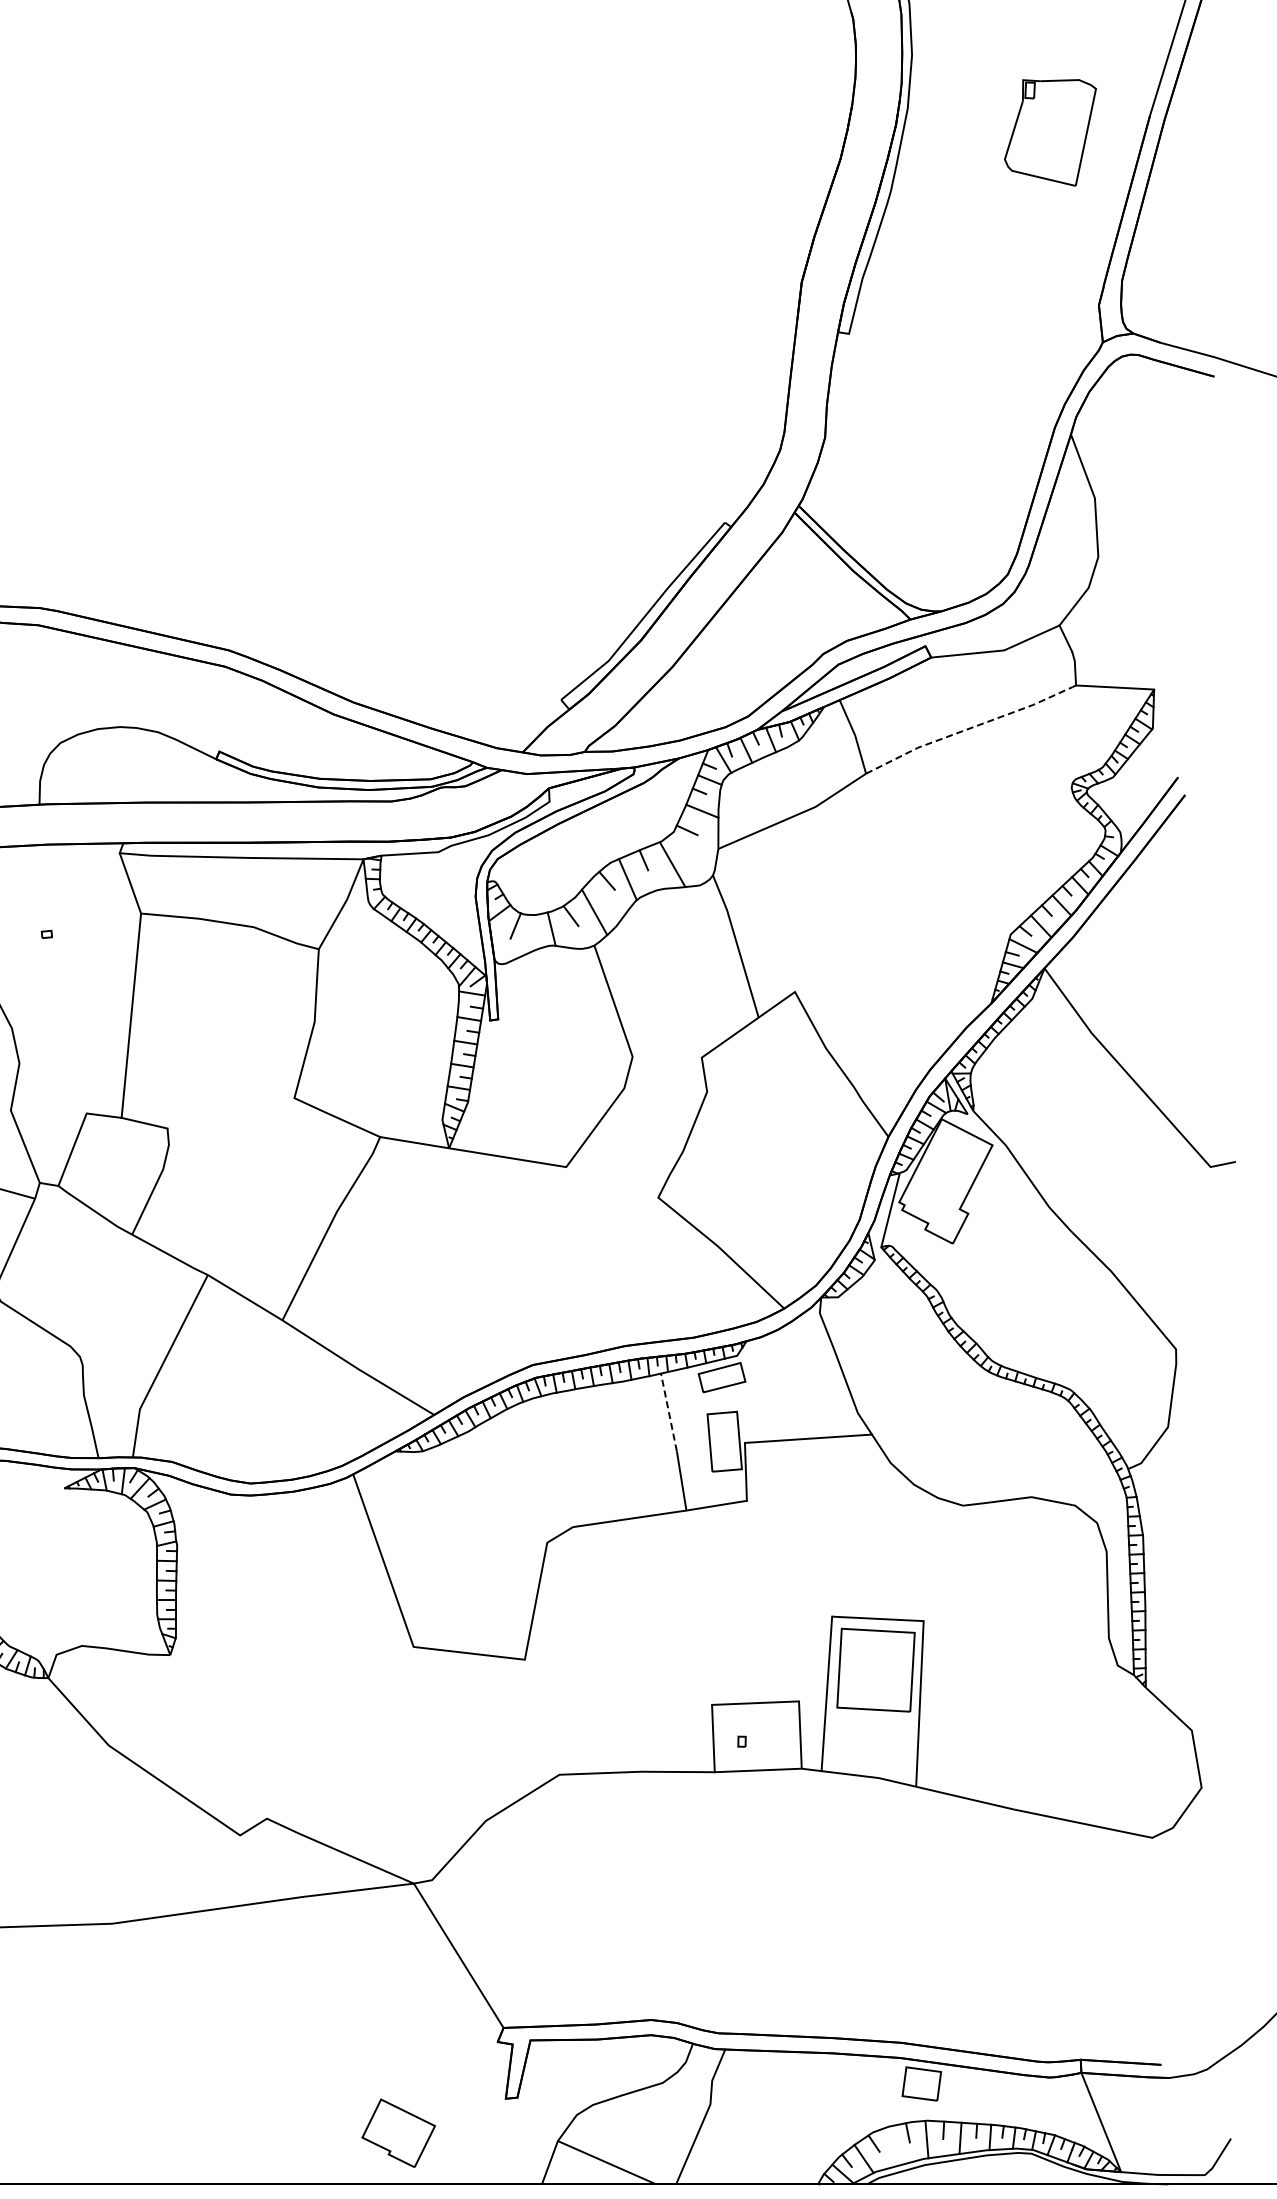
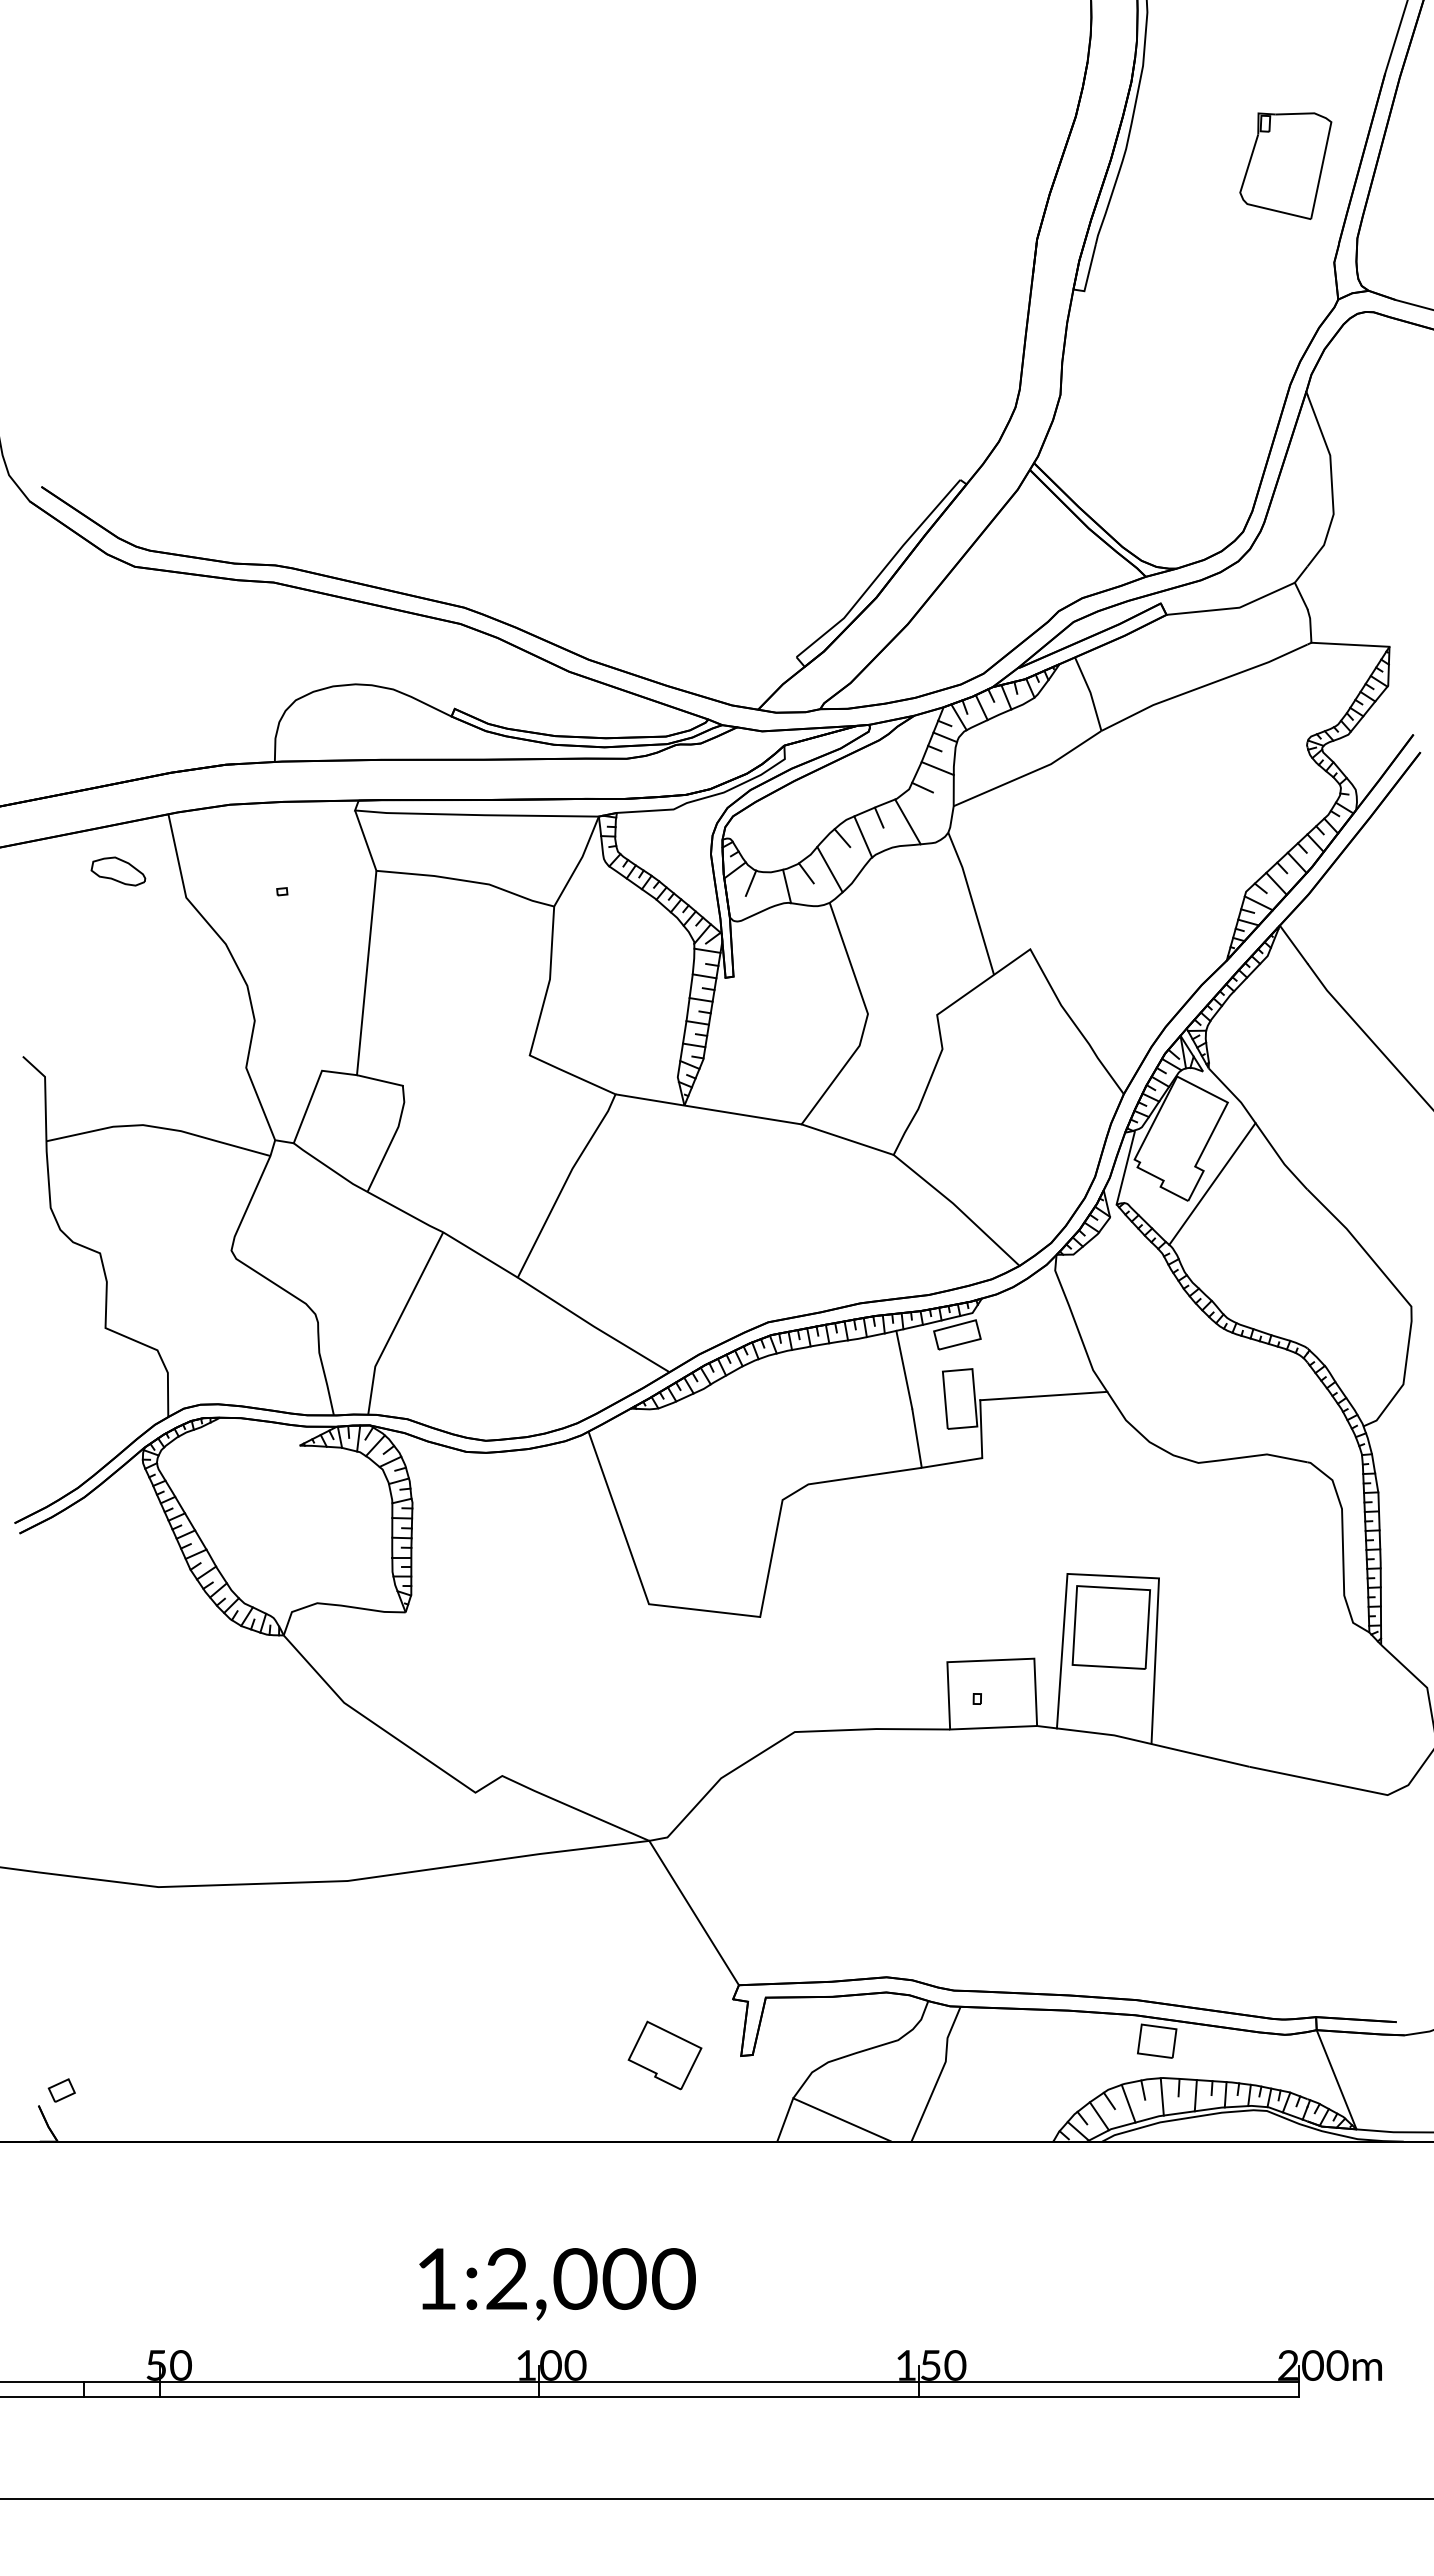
part: (1050, 132) -> (1285, 165), moved
line: (969, 729) -> (1204, 686), dashed -> solid
line: (612, 1182) -> (847, 1139), added
line: (977, 1226) -> (1212, 1183), added
line: (669, 1412) -> (904, 1369), dashed -> solid
part: (398, 2133) -> (664, 2055), moved
line: (893, 2146) -> (1128, 2103), added

